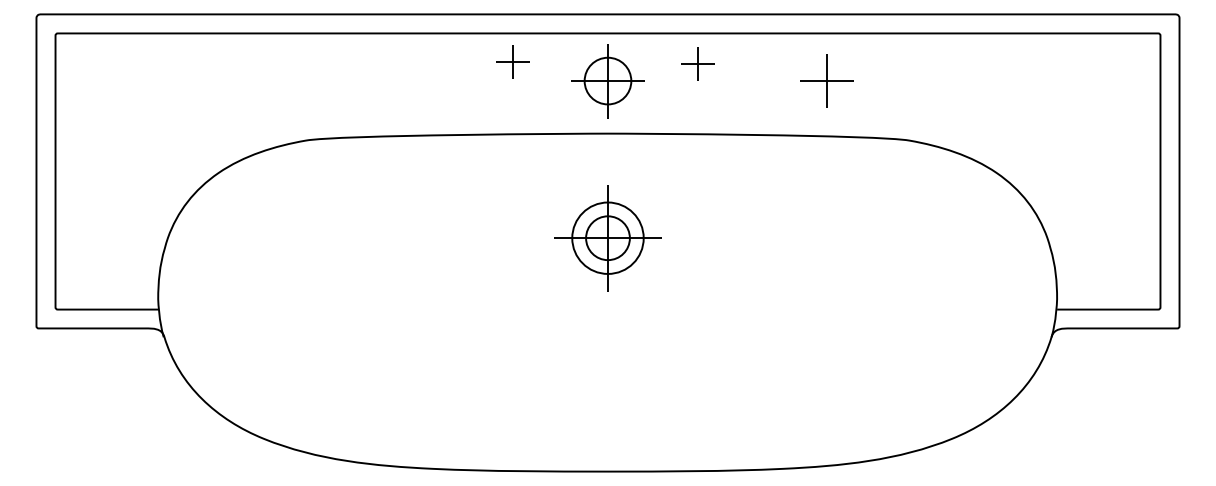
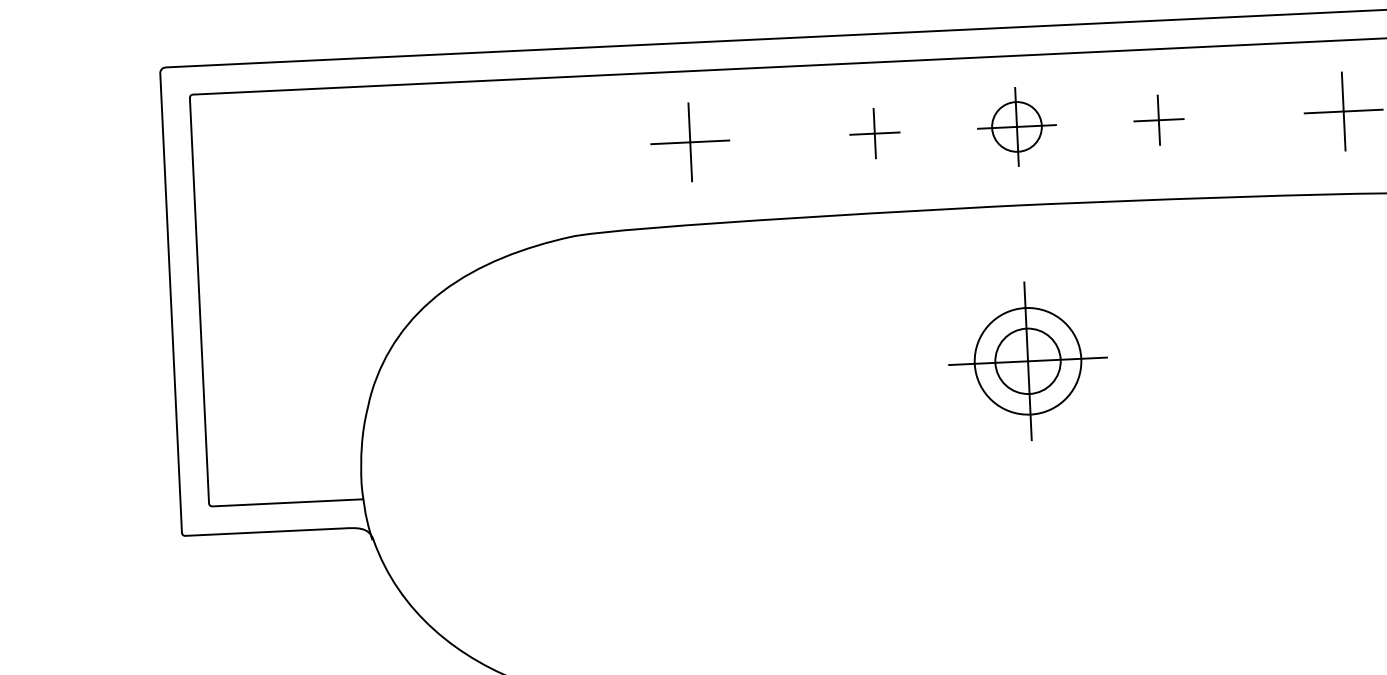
part: (512, 61) -> (874, 132), moved
part: (697, 63) -> (1157, 119), moved
part: (388, 80) -> (689, 141), added
part: (607, 80) -> (1016, 126), size x0.71

